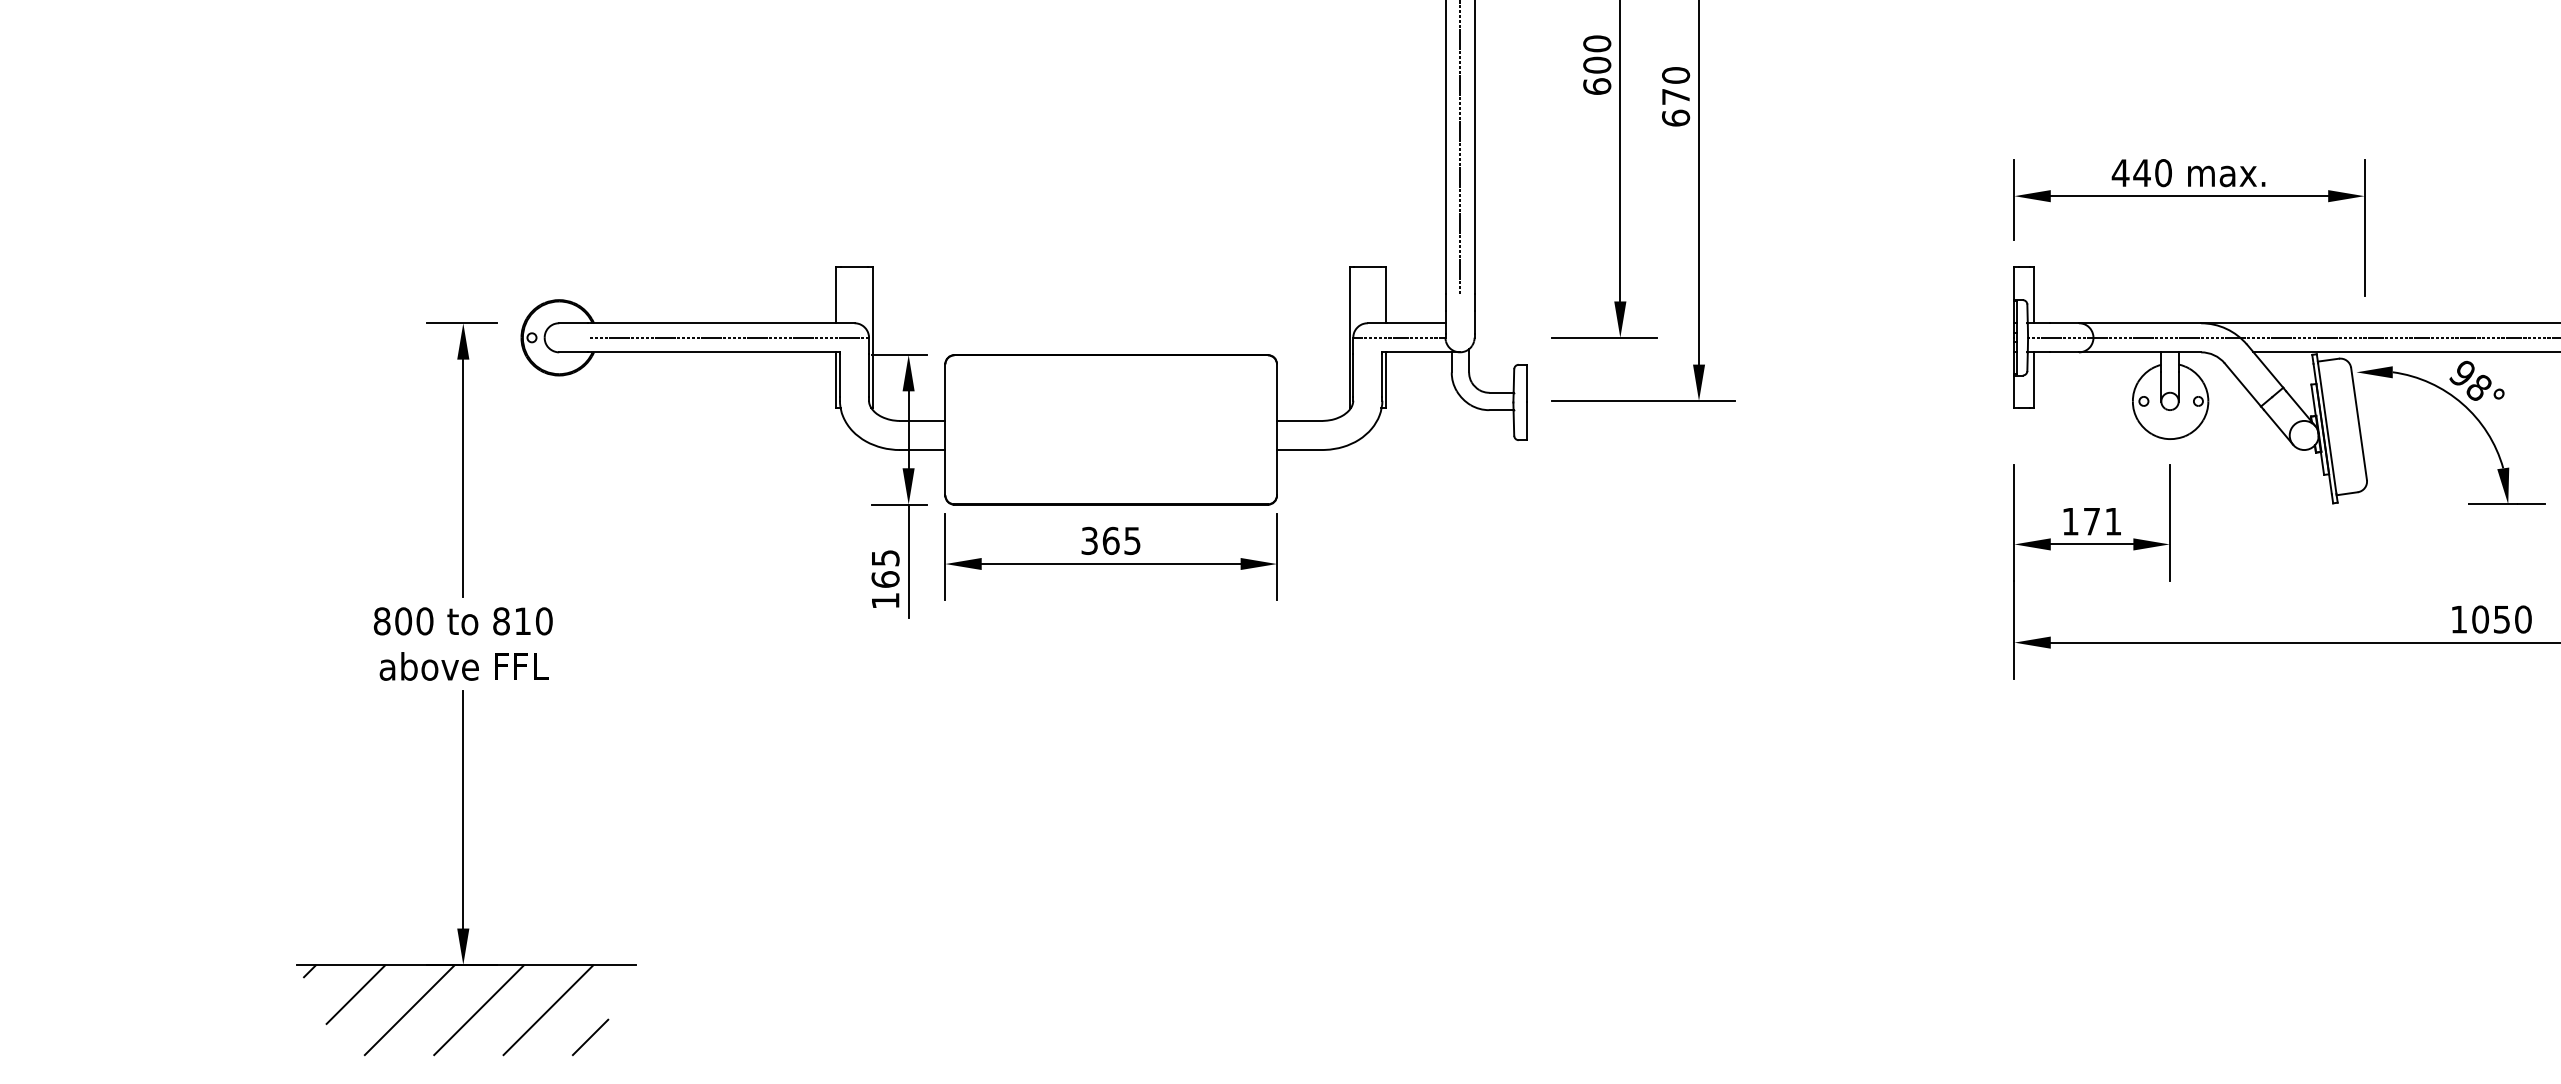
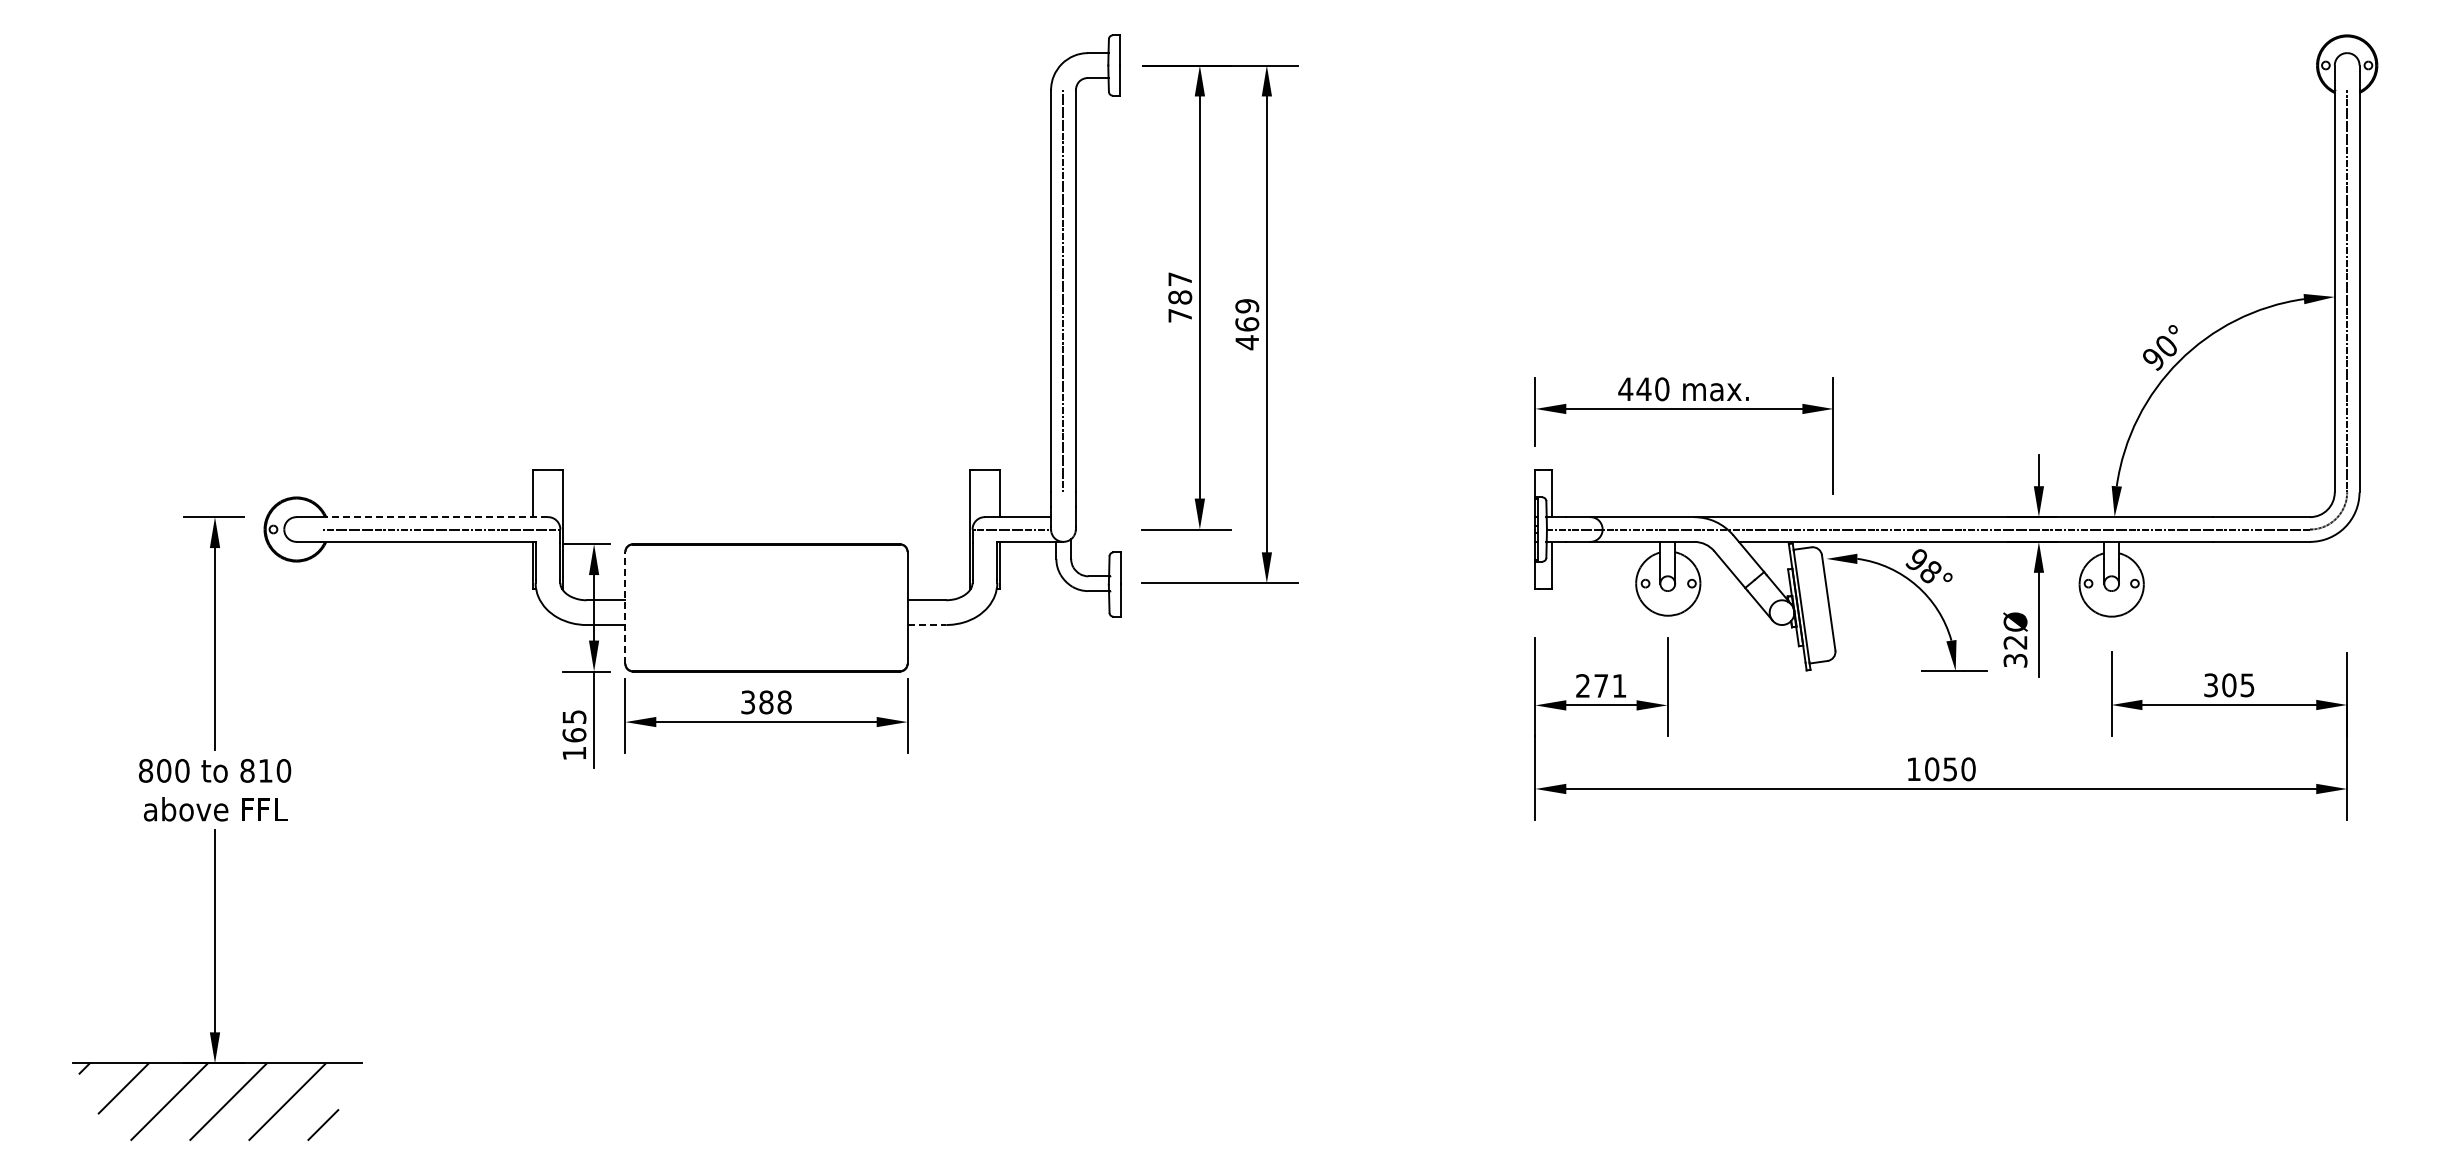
text: (1597, 65) -> (1180, 297), 600 -> 787
text: (1676, 96) -> (1247, 324), 670 -> 469
line: (721, 323) -> (434, 517), solid -> dashed
line: (945, 429) -> (625, 607), solid -> dashed
line: (1300, 450) -> (927, 625), solid -> dashed
text: (2069, 521) -> (1582, 685), 171 -> 271
text: (1121, 541) -> (775, 702), 365 -> 388

